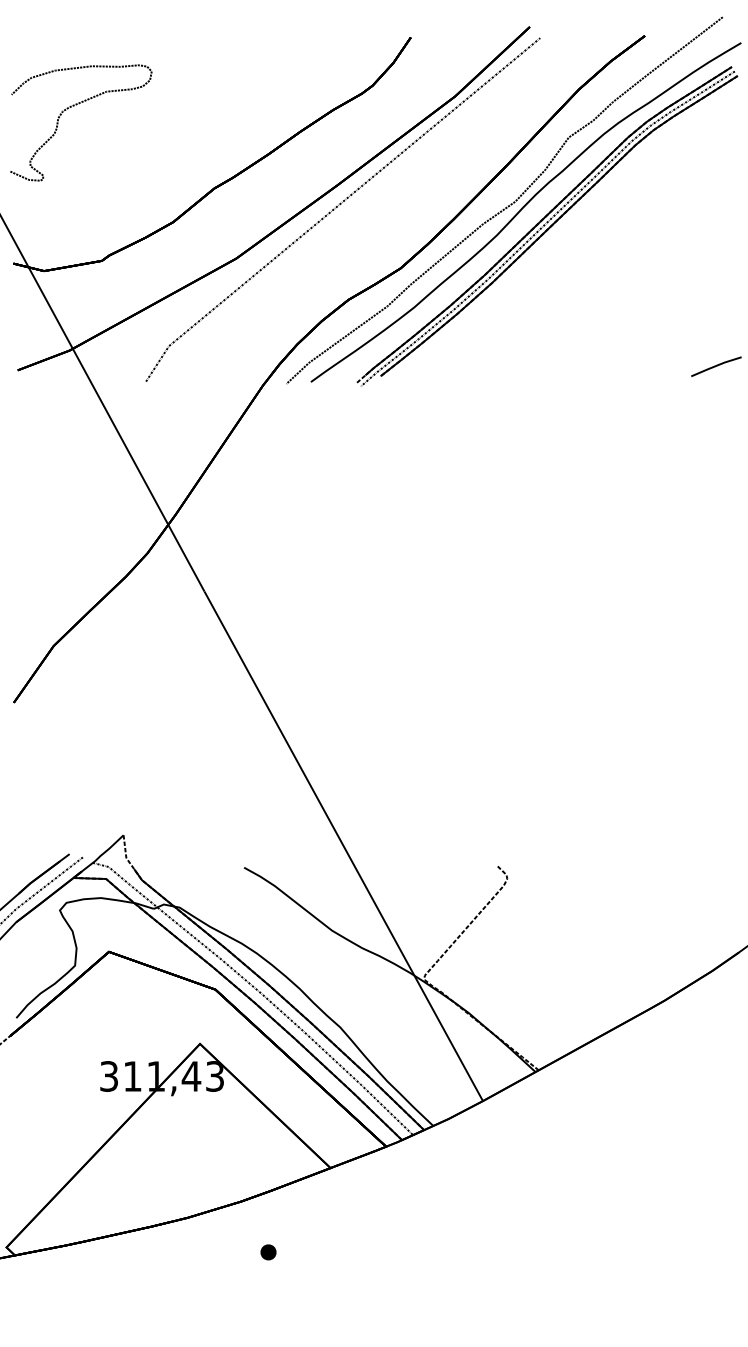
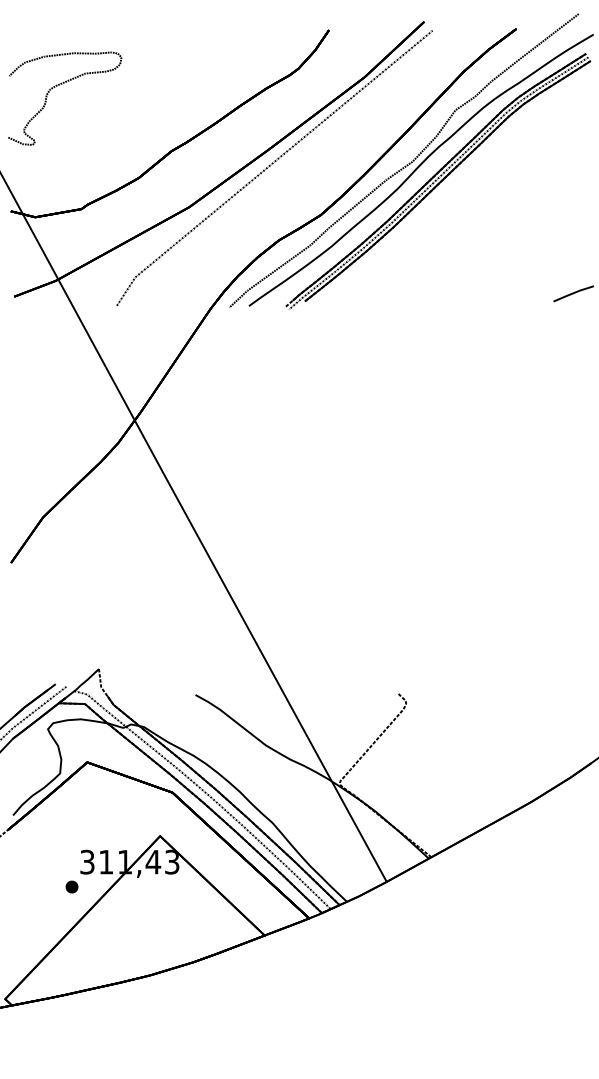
part: (267, 1251) -> (71, 886), moved

